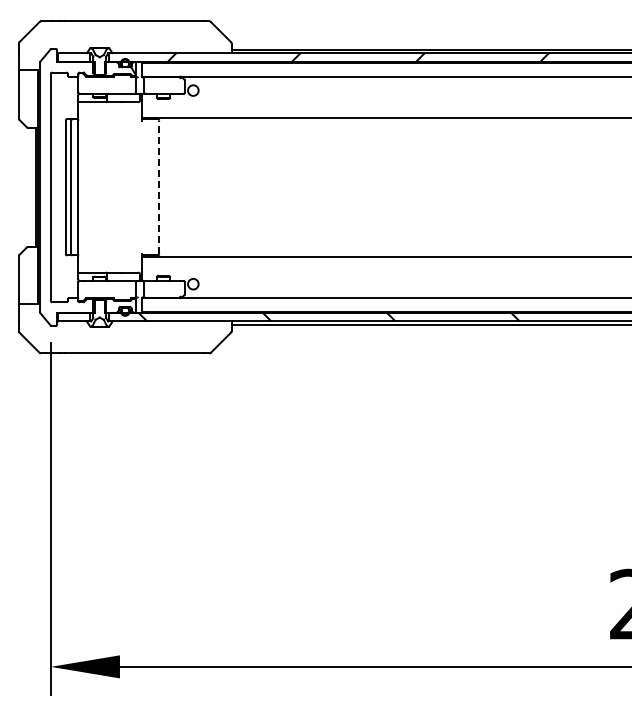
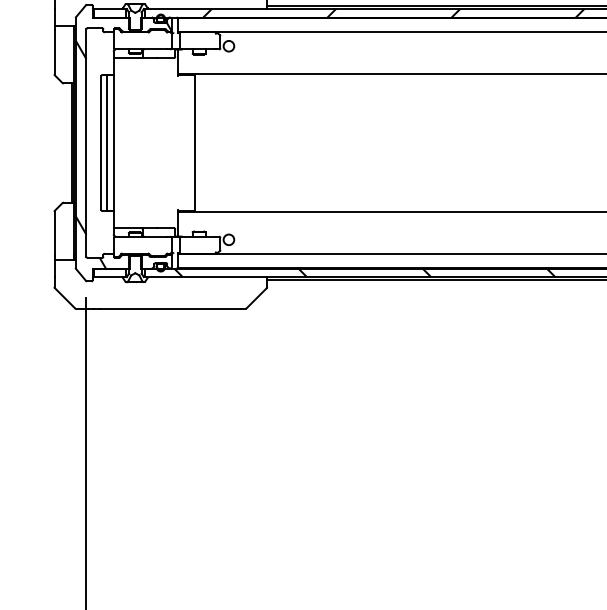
line: (159, 187) -> (195, 143), dashed -> solid
hatch: (55, 198) -> (91, 154), added

